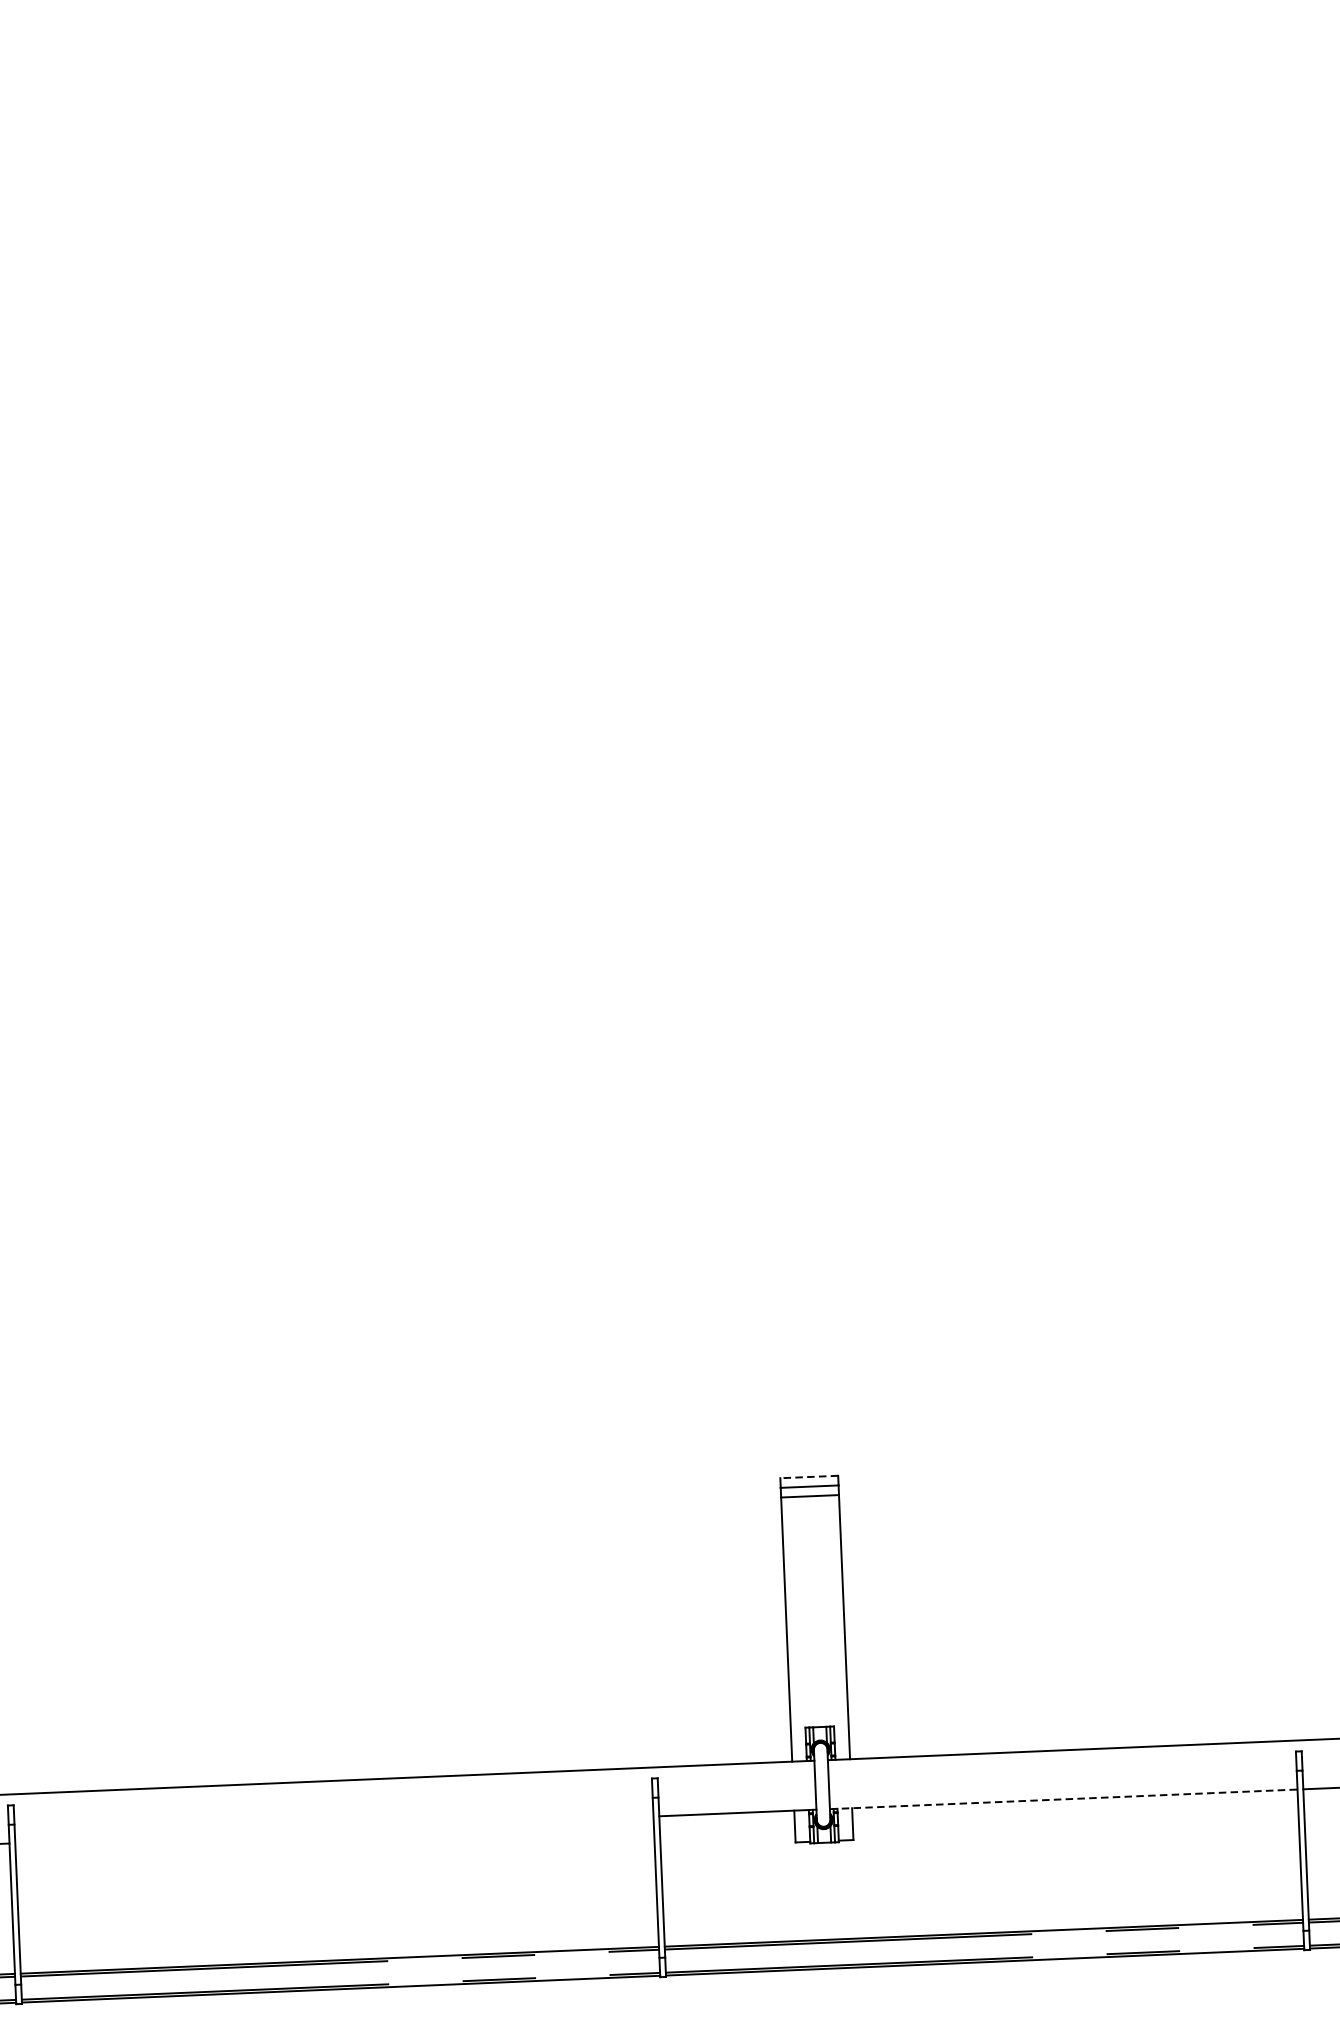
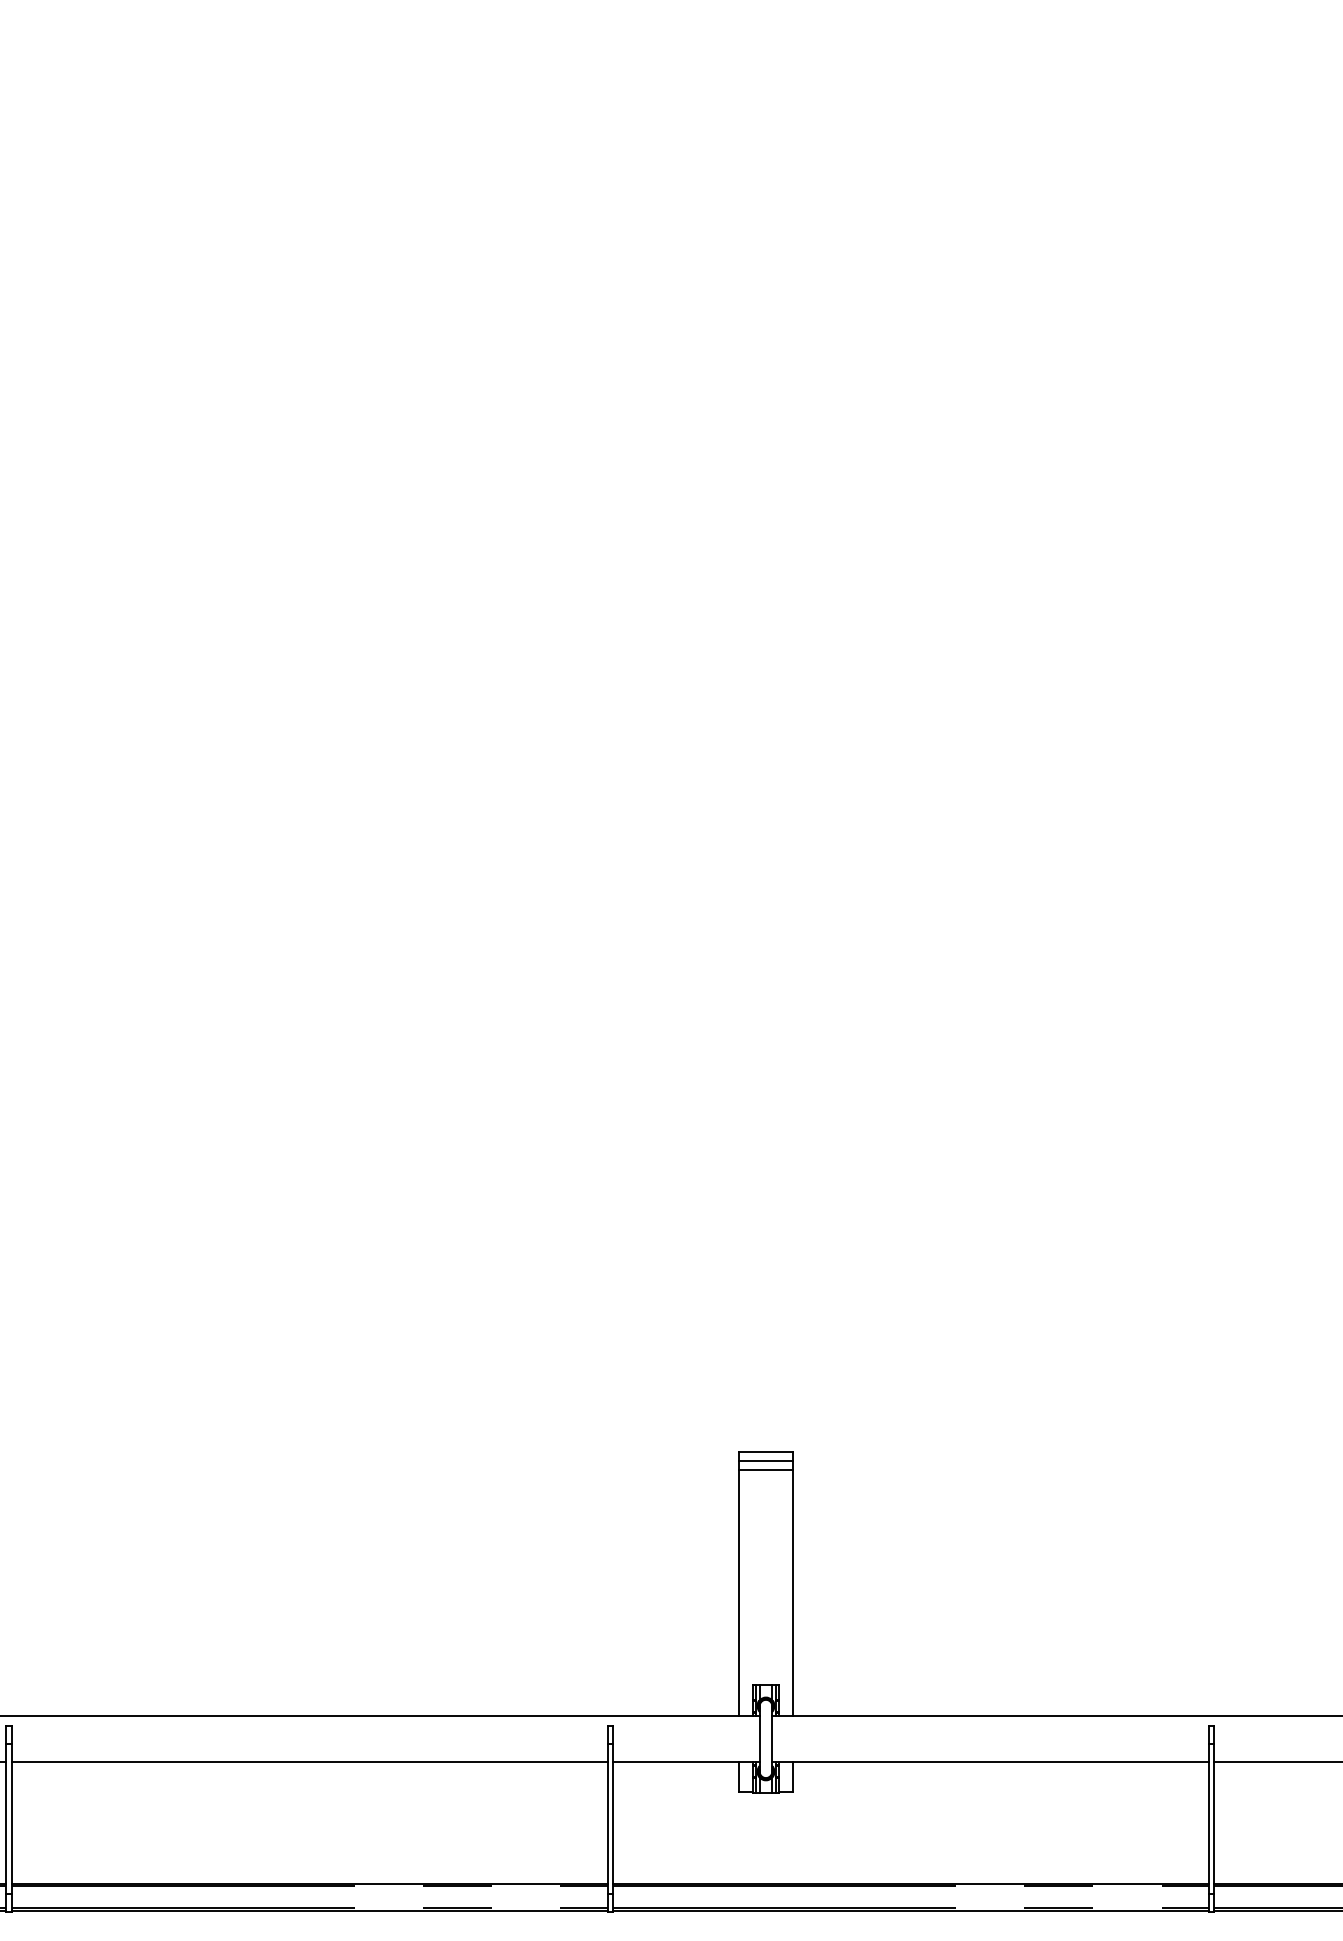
line: (808, 1476) -> (765, 1451), dashed -> solid
line: (1064, 1798) -> (991, 1761), dashed -> solid
line: (334, 1829) -> (309, 1761), added

